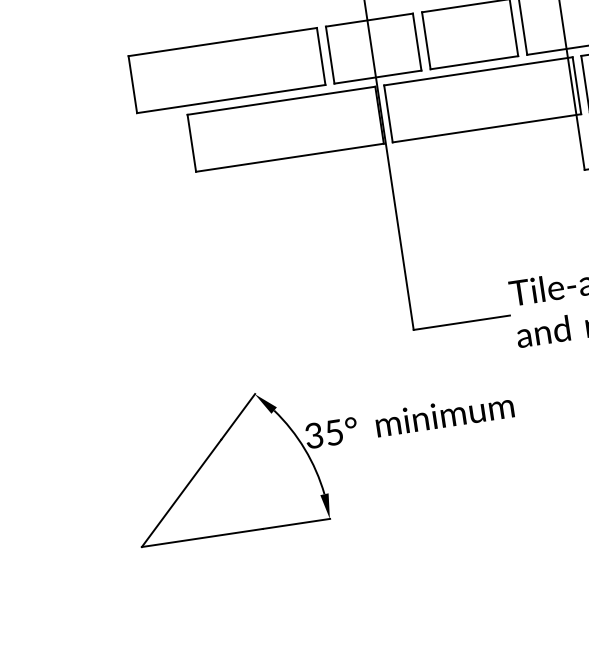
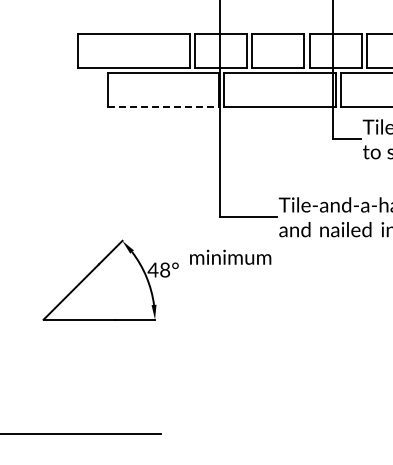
line: (290, 157) -> (163, 106), solid -> dashed
text: (444, 413) -> (230, 256), moved
text: (323, 433) -> (158, 269), 35° -> 48°

